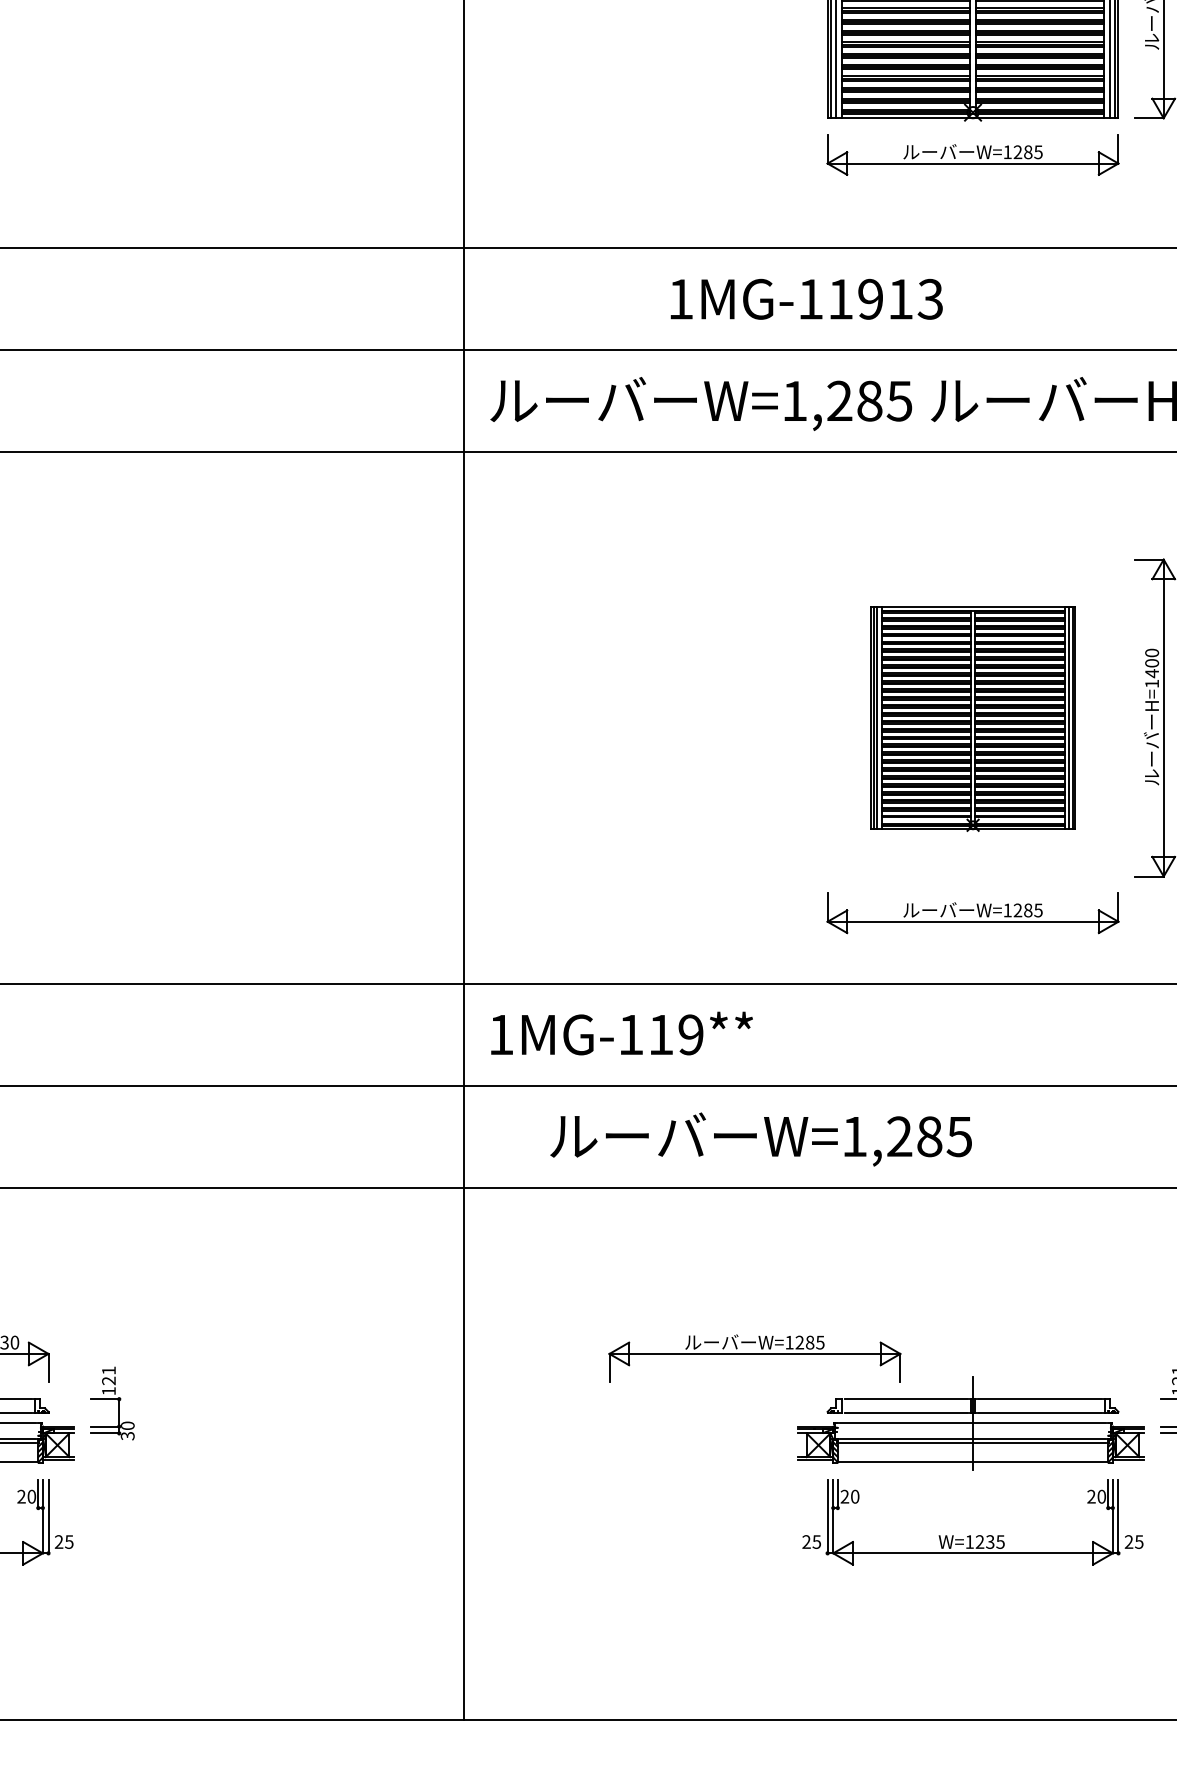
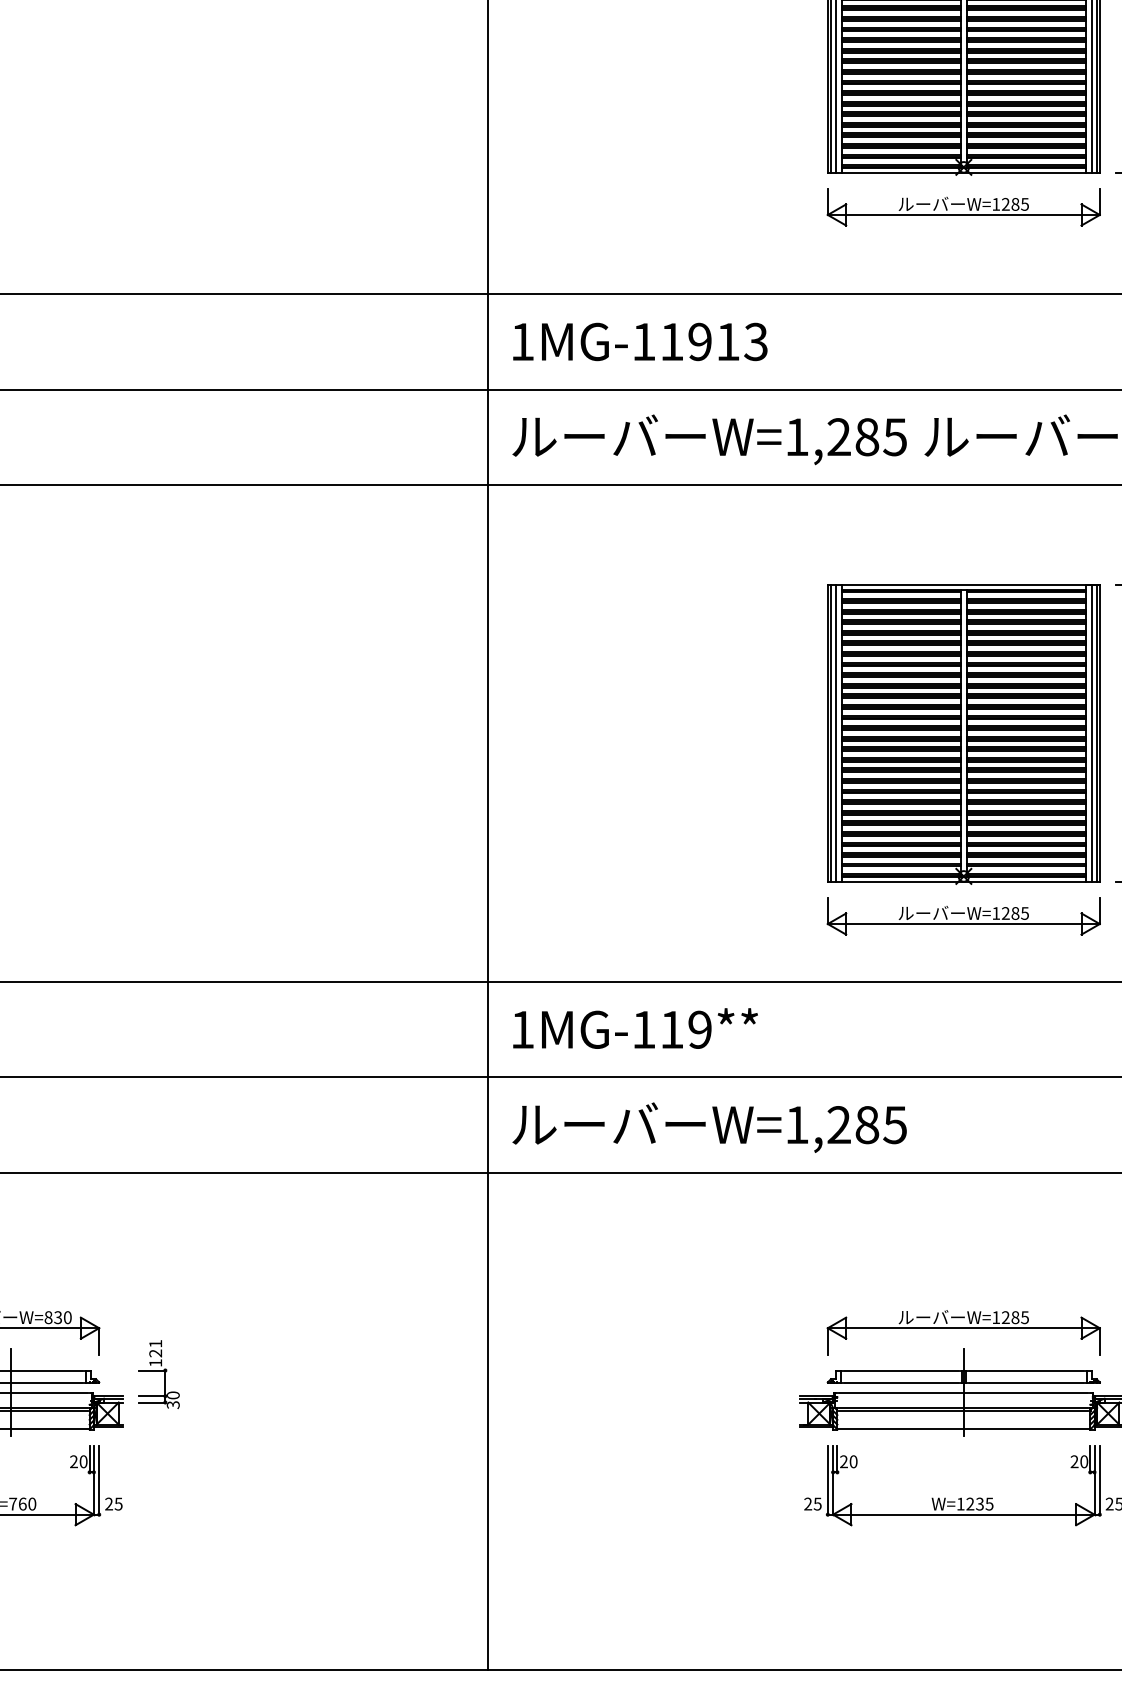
text: (806, 298) -> (640, 341), moved
part: (972, 719) -> (963, 734), size x1.43
text: (760, 1139) -> (709, 1127), moved
part: (754, 1358) -> (963, 1332), moved

